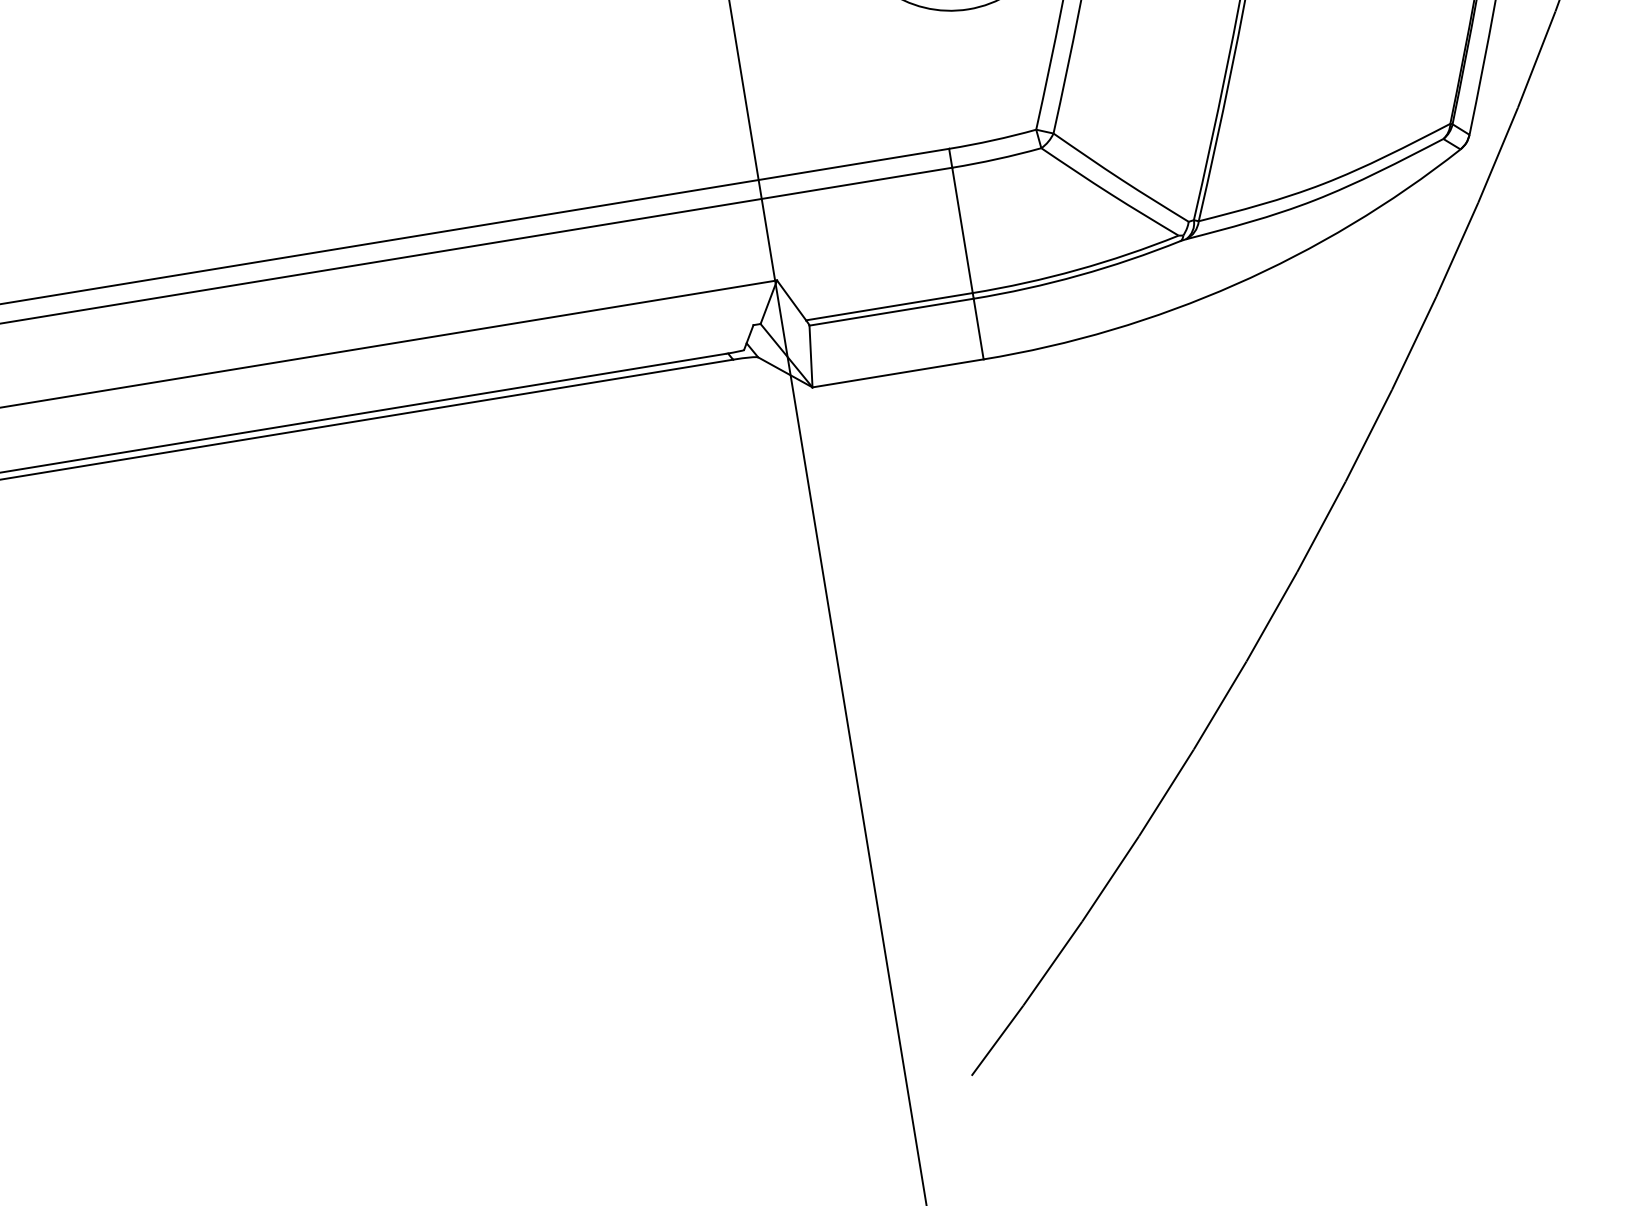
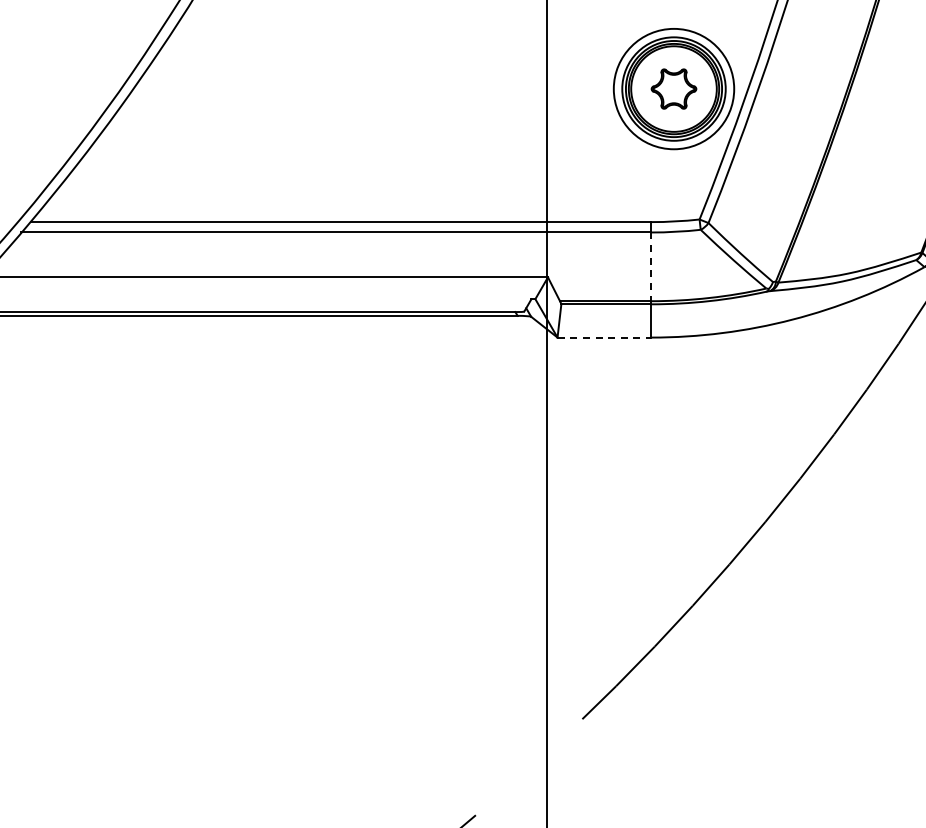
line: (962, 231) -> (651, 267), solid -> dashed
line: (898, 373) -> (604, 337), solid -> dashed

